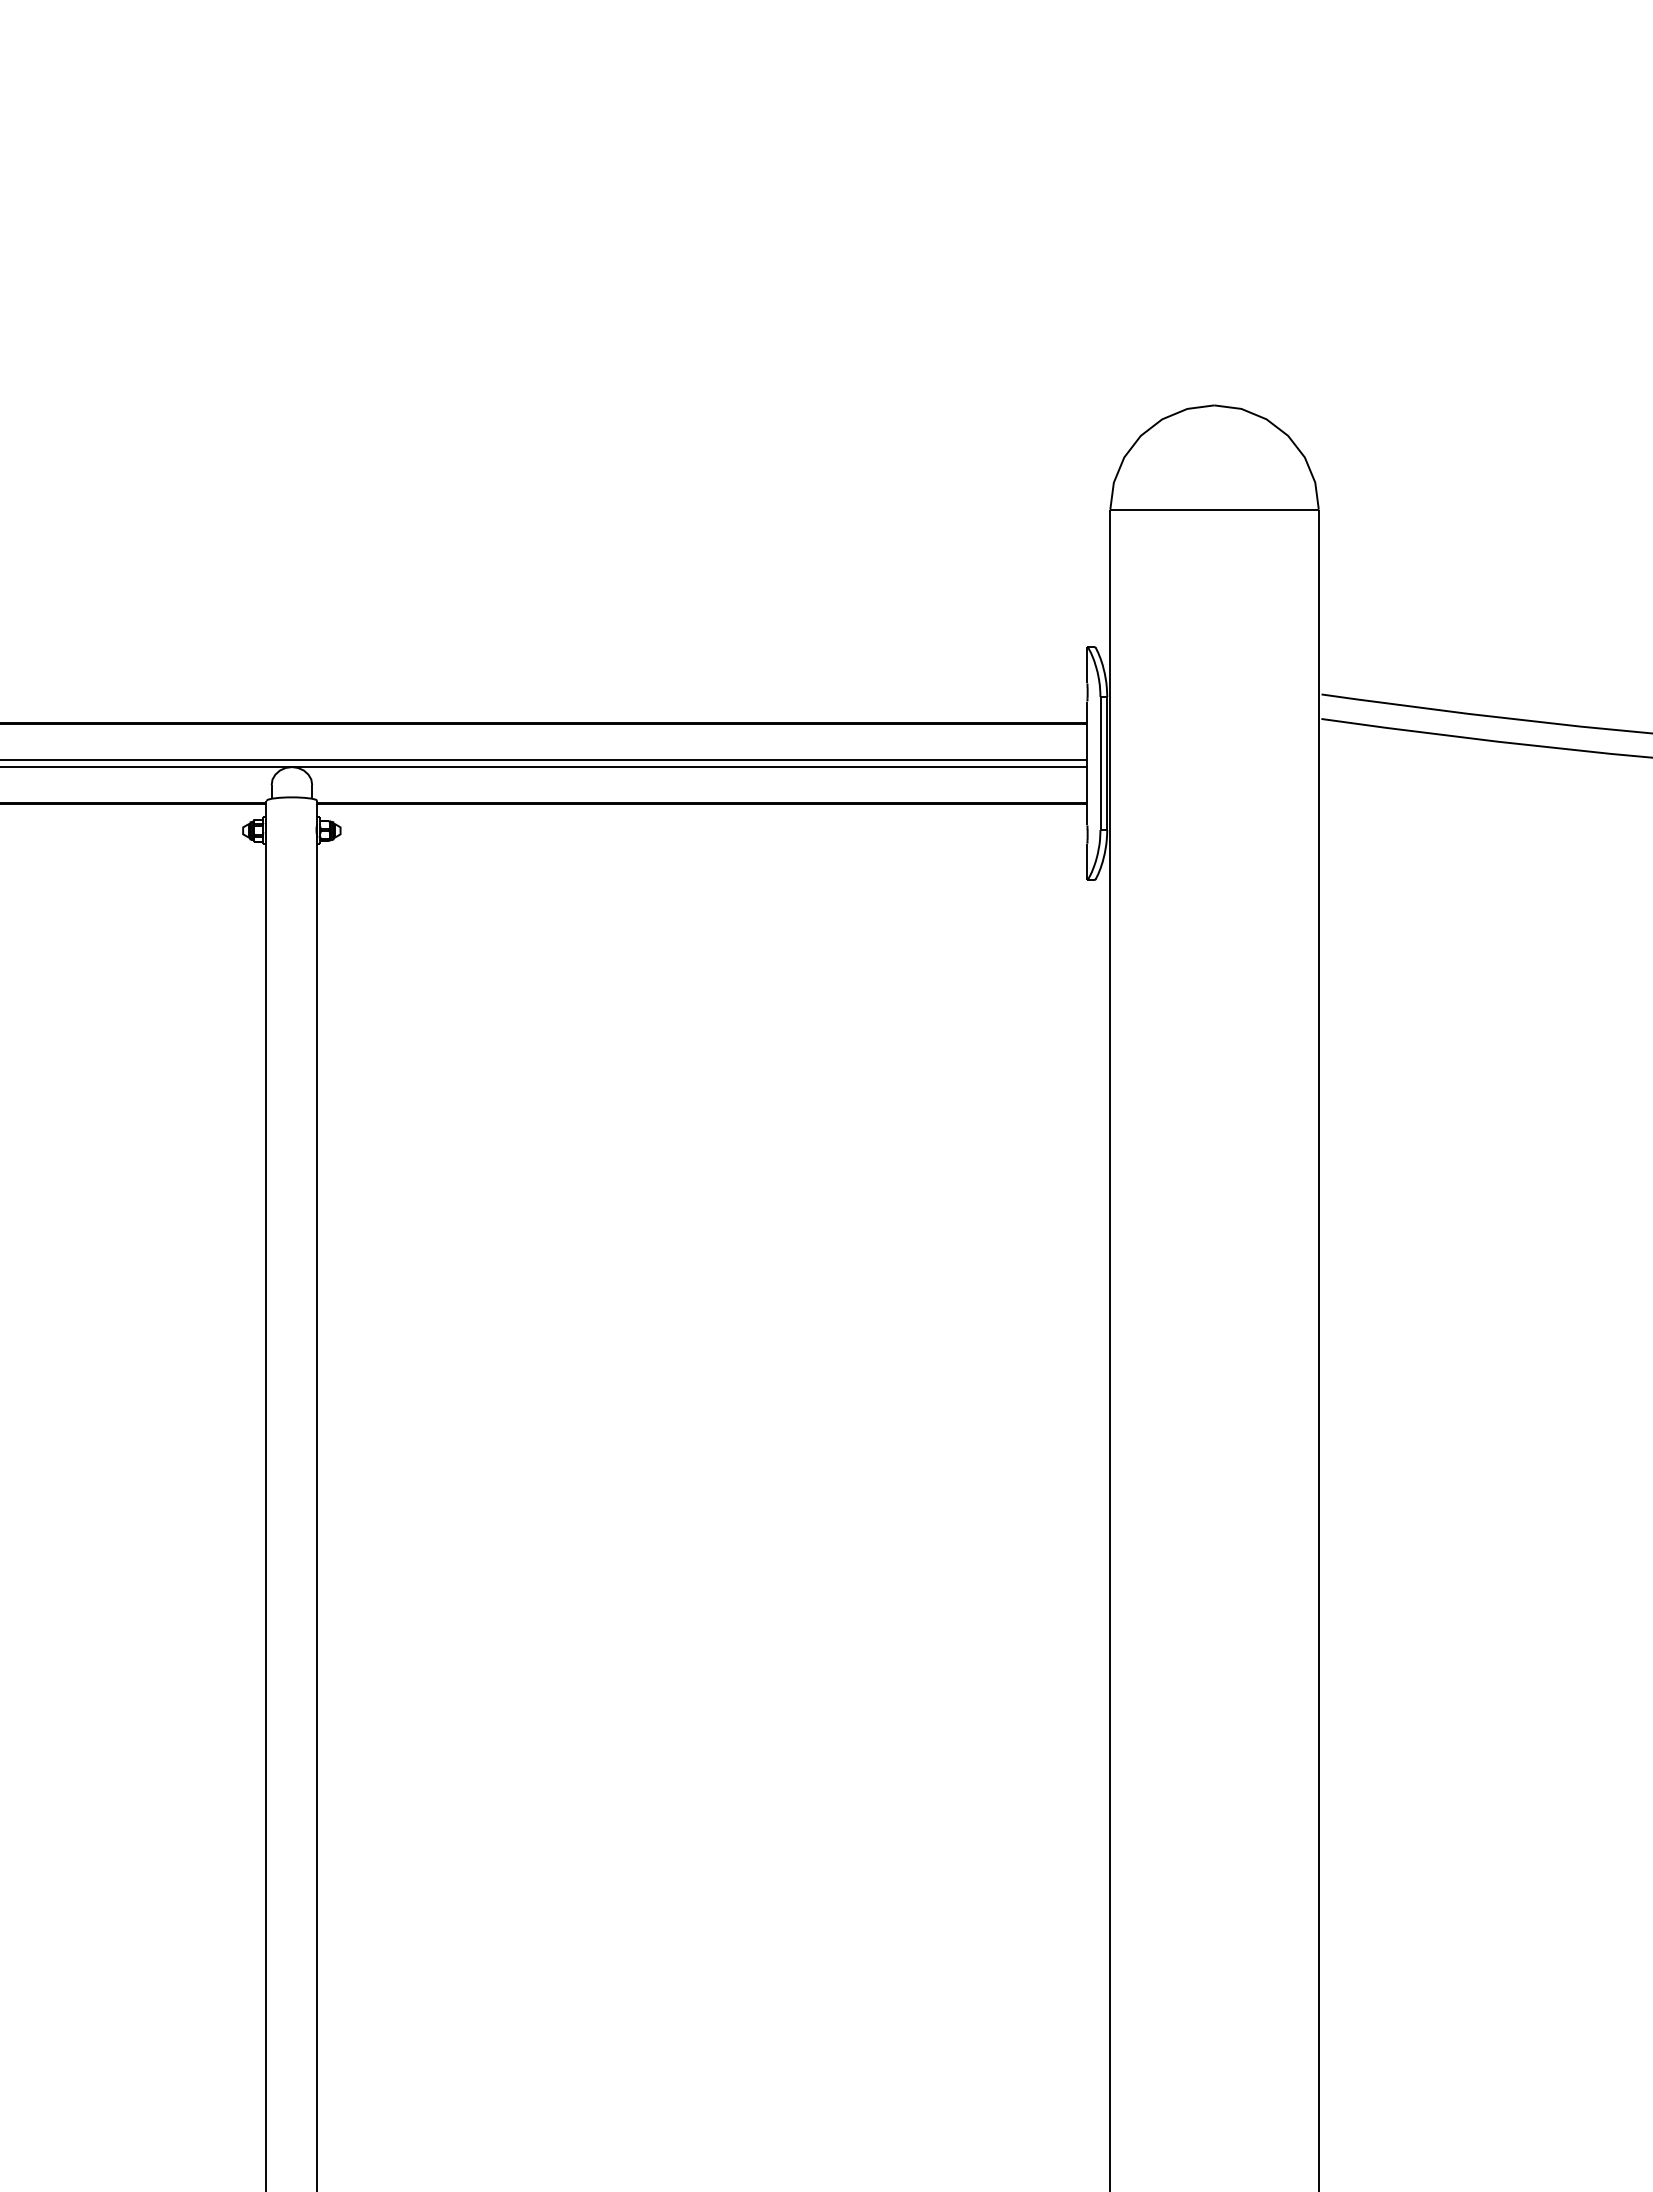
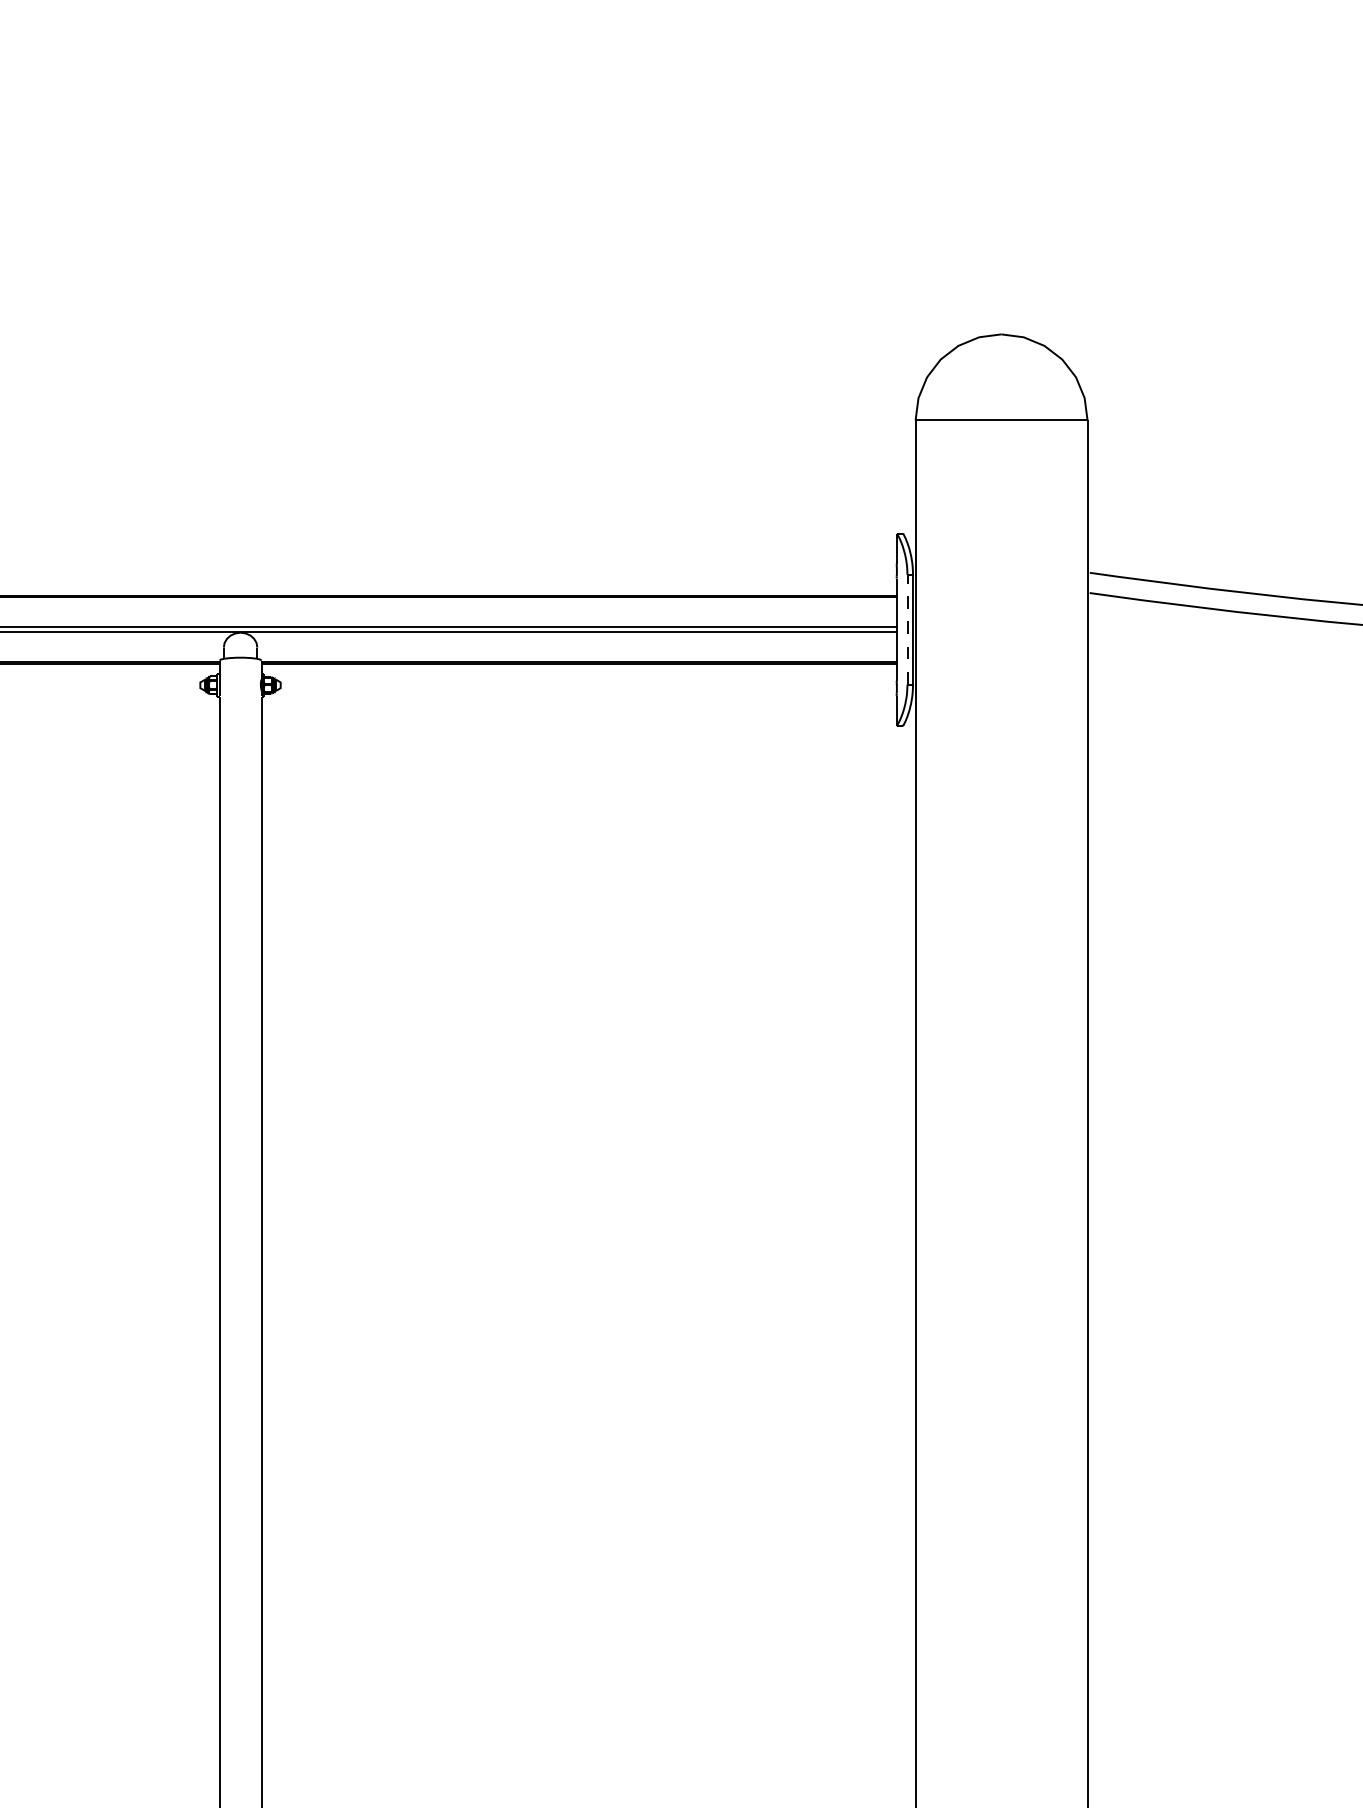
line: (1100, 763) -> (907, 629), solid -> dashed

